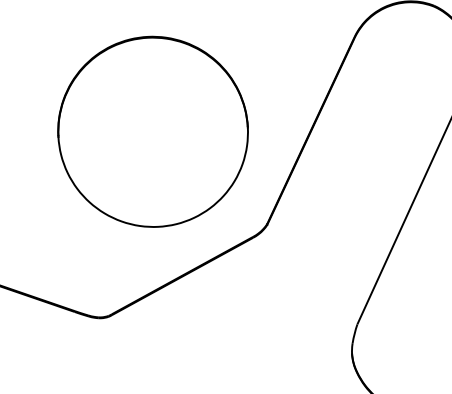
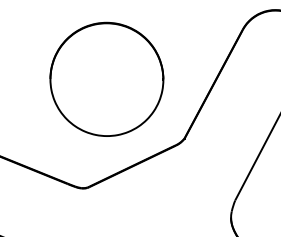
part: (152, 130) -> (106, 78), moved

